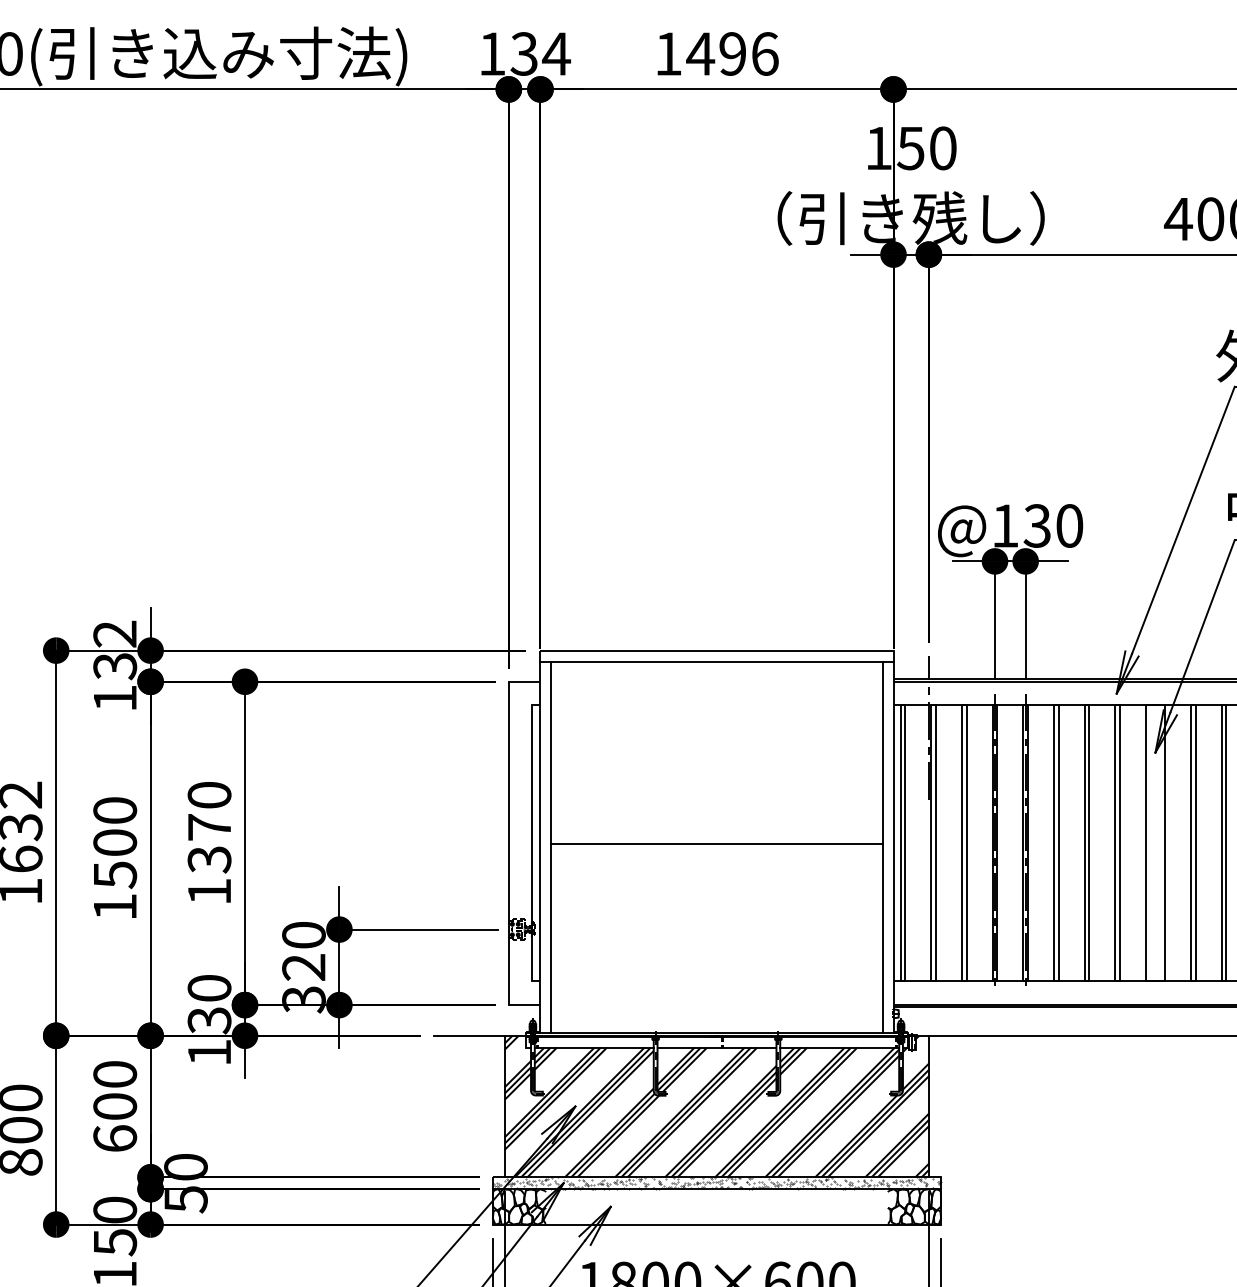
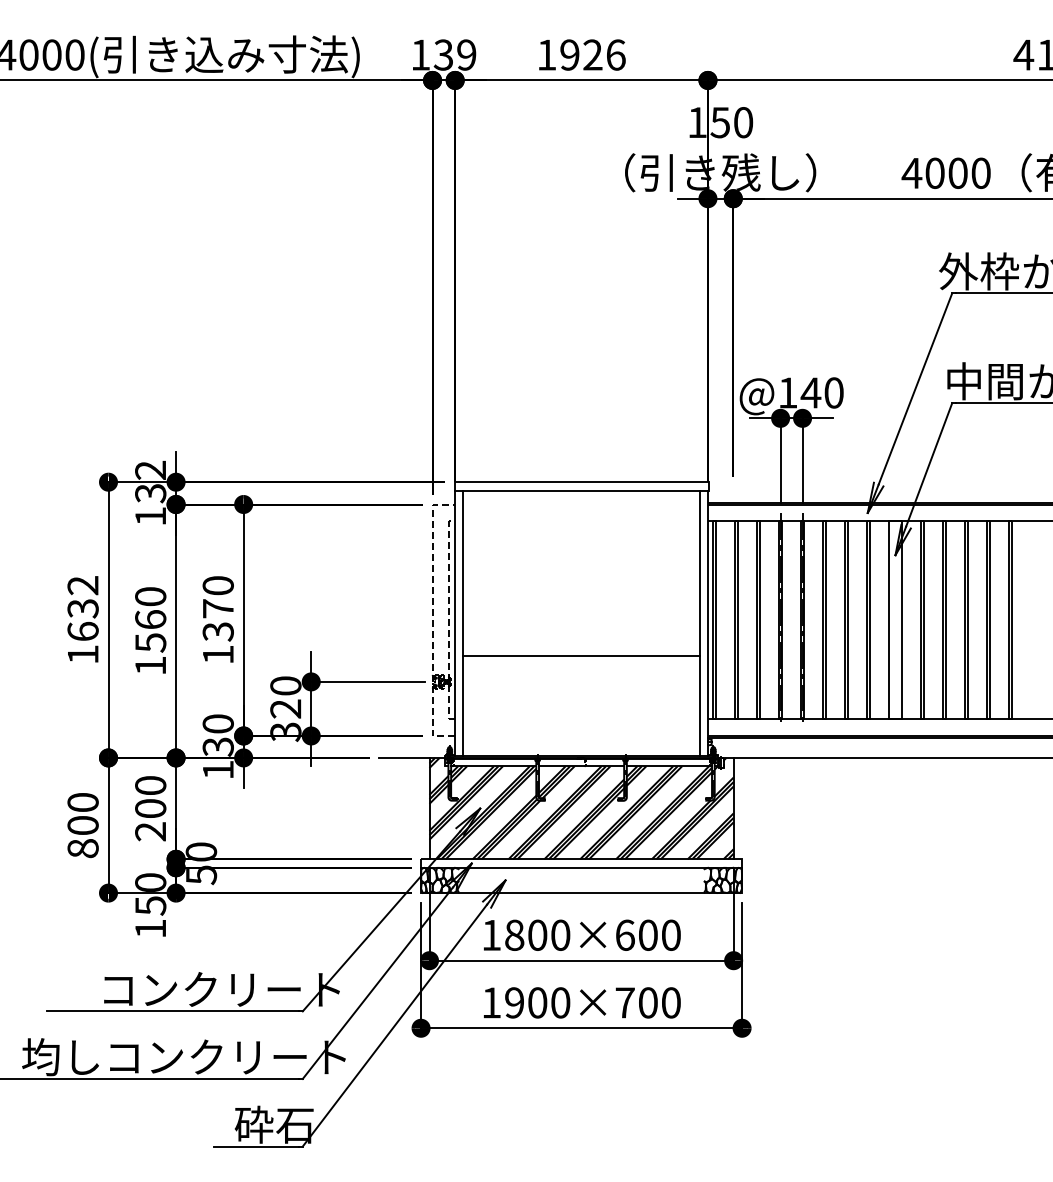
text: (556, 53) -> (466, 54), 134 -> 139
text: (715, 53) -> (580, 54), 1496 -> 1926
text: (1036, 525) -> (810, 392), @130 -> @140
line: (929, 726) -> (733, 536), removed
text: (114, 842) -> (150, 619), 1500 -> 1560
line: (508, 843) -> (432, 620), solid -> dashed
line: (532, 843) -> (449, 620), solid -> dashed
line: (716, 843) -> (581, 655), moved
text: (114, 1138) -> (150, 831), 600 -> 200
hatch: (716, 1183) -> (581, 863), removed

